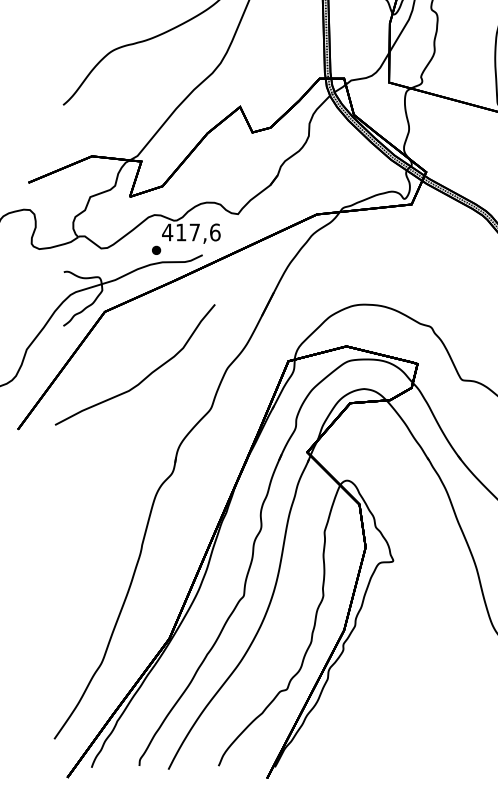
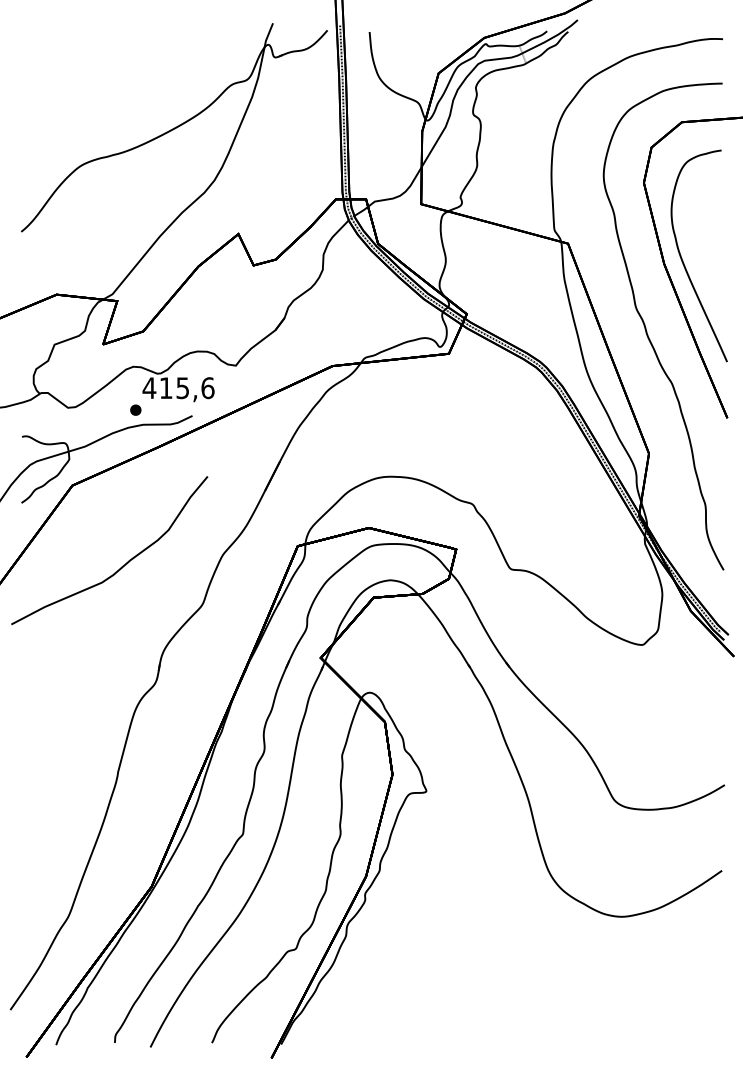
text: (194, 232) -> (182, 388), 417,6 -> 415,6

